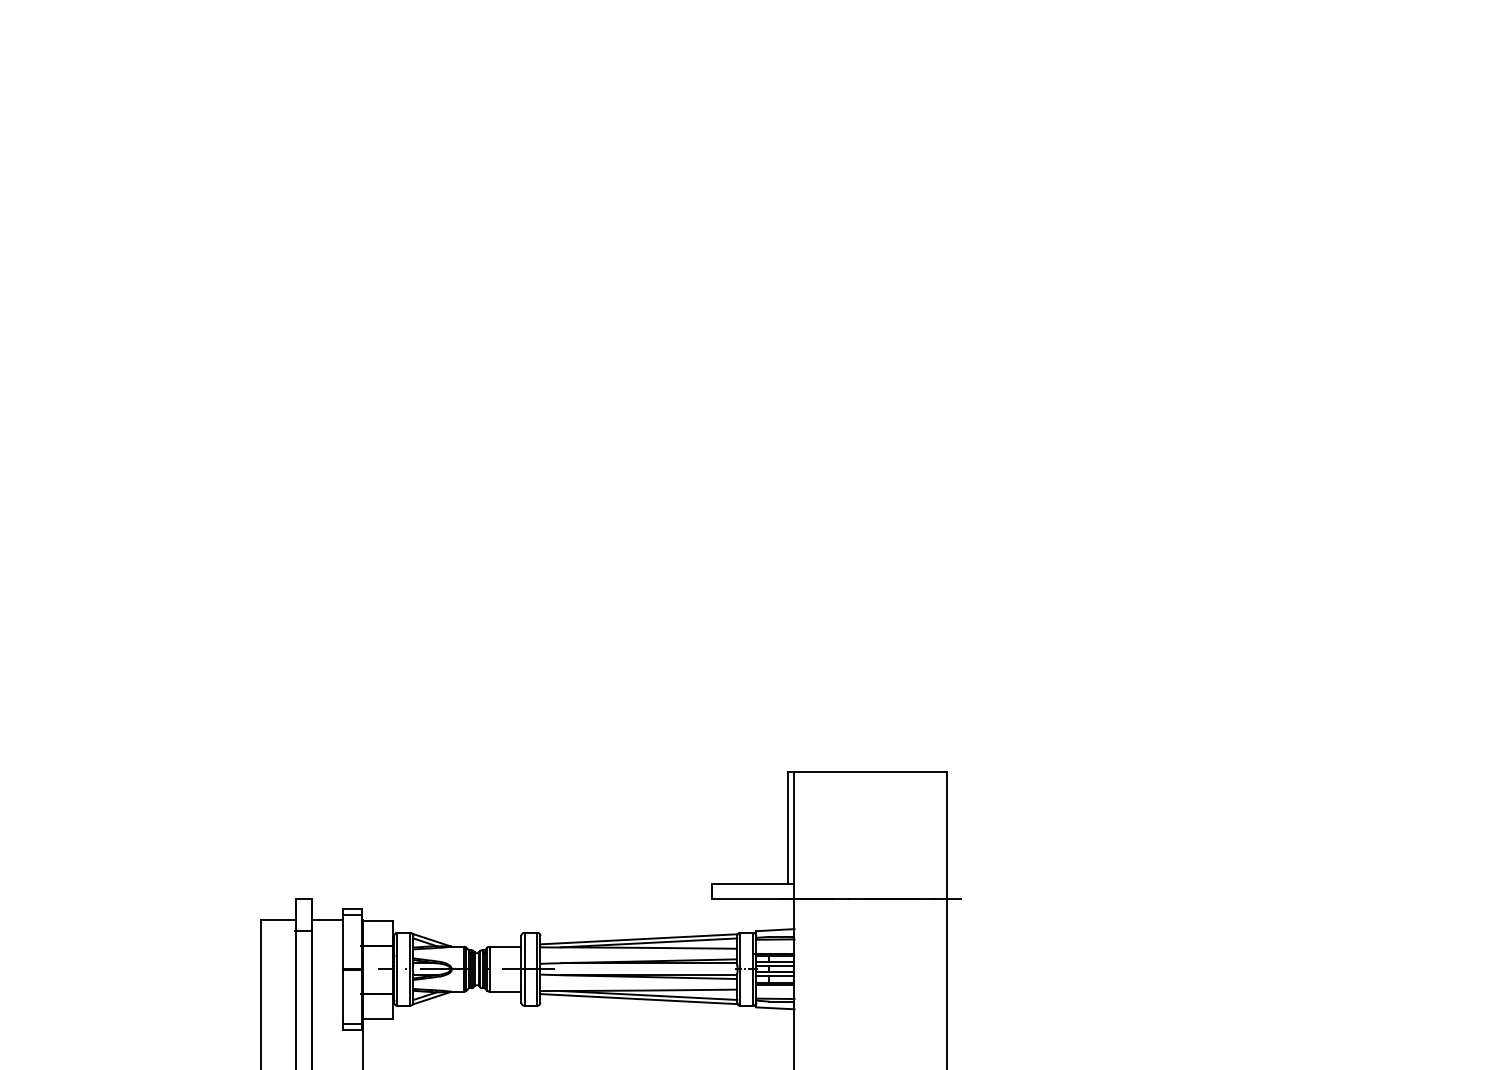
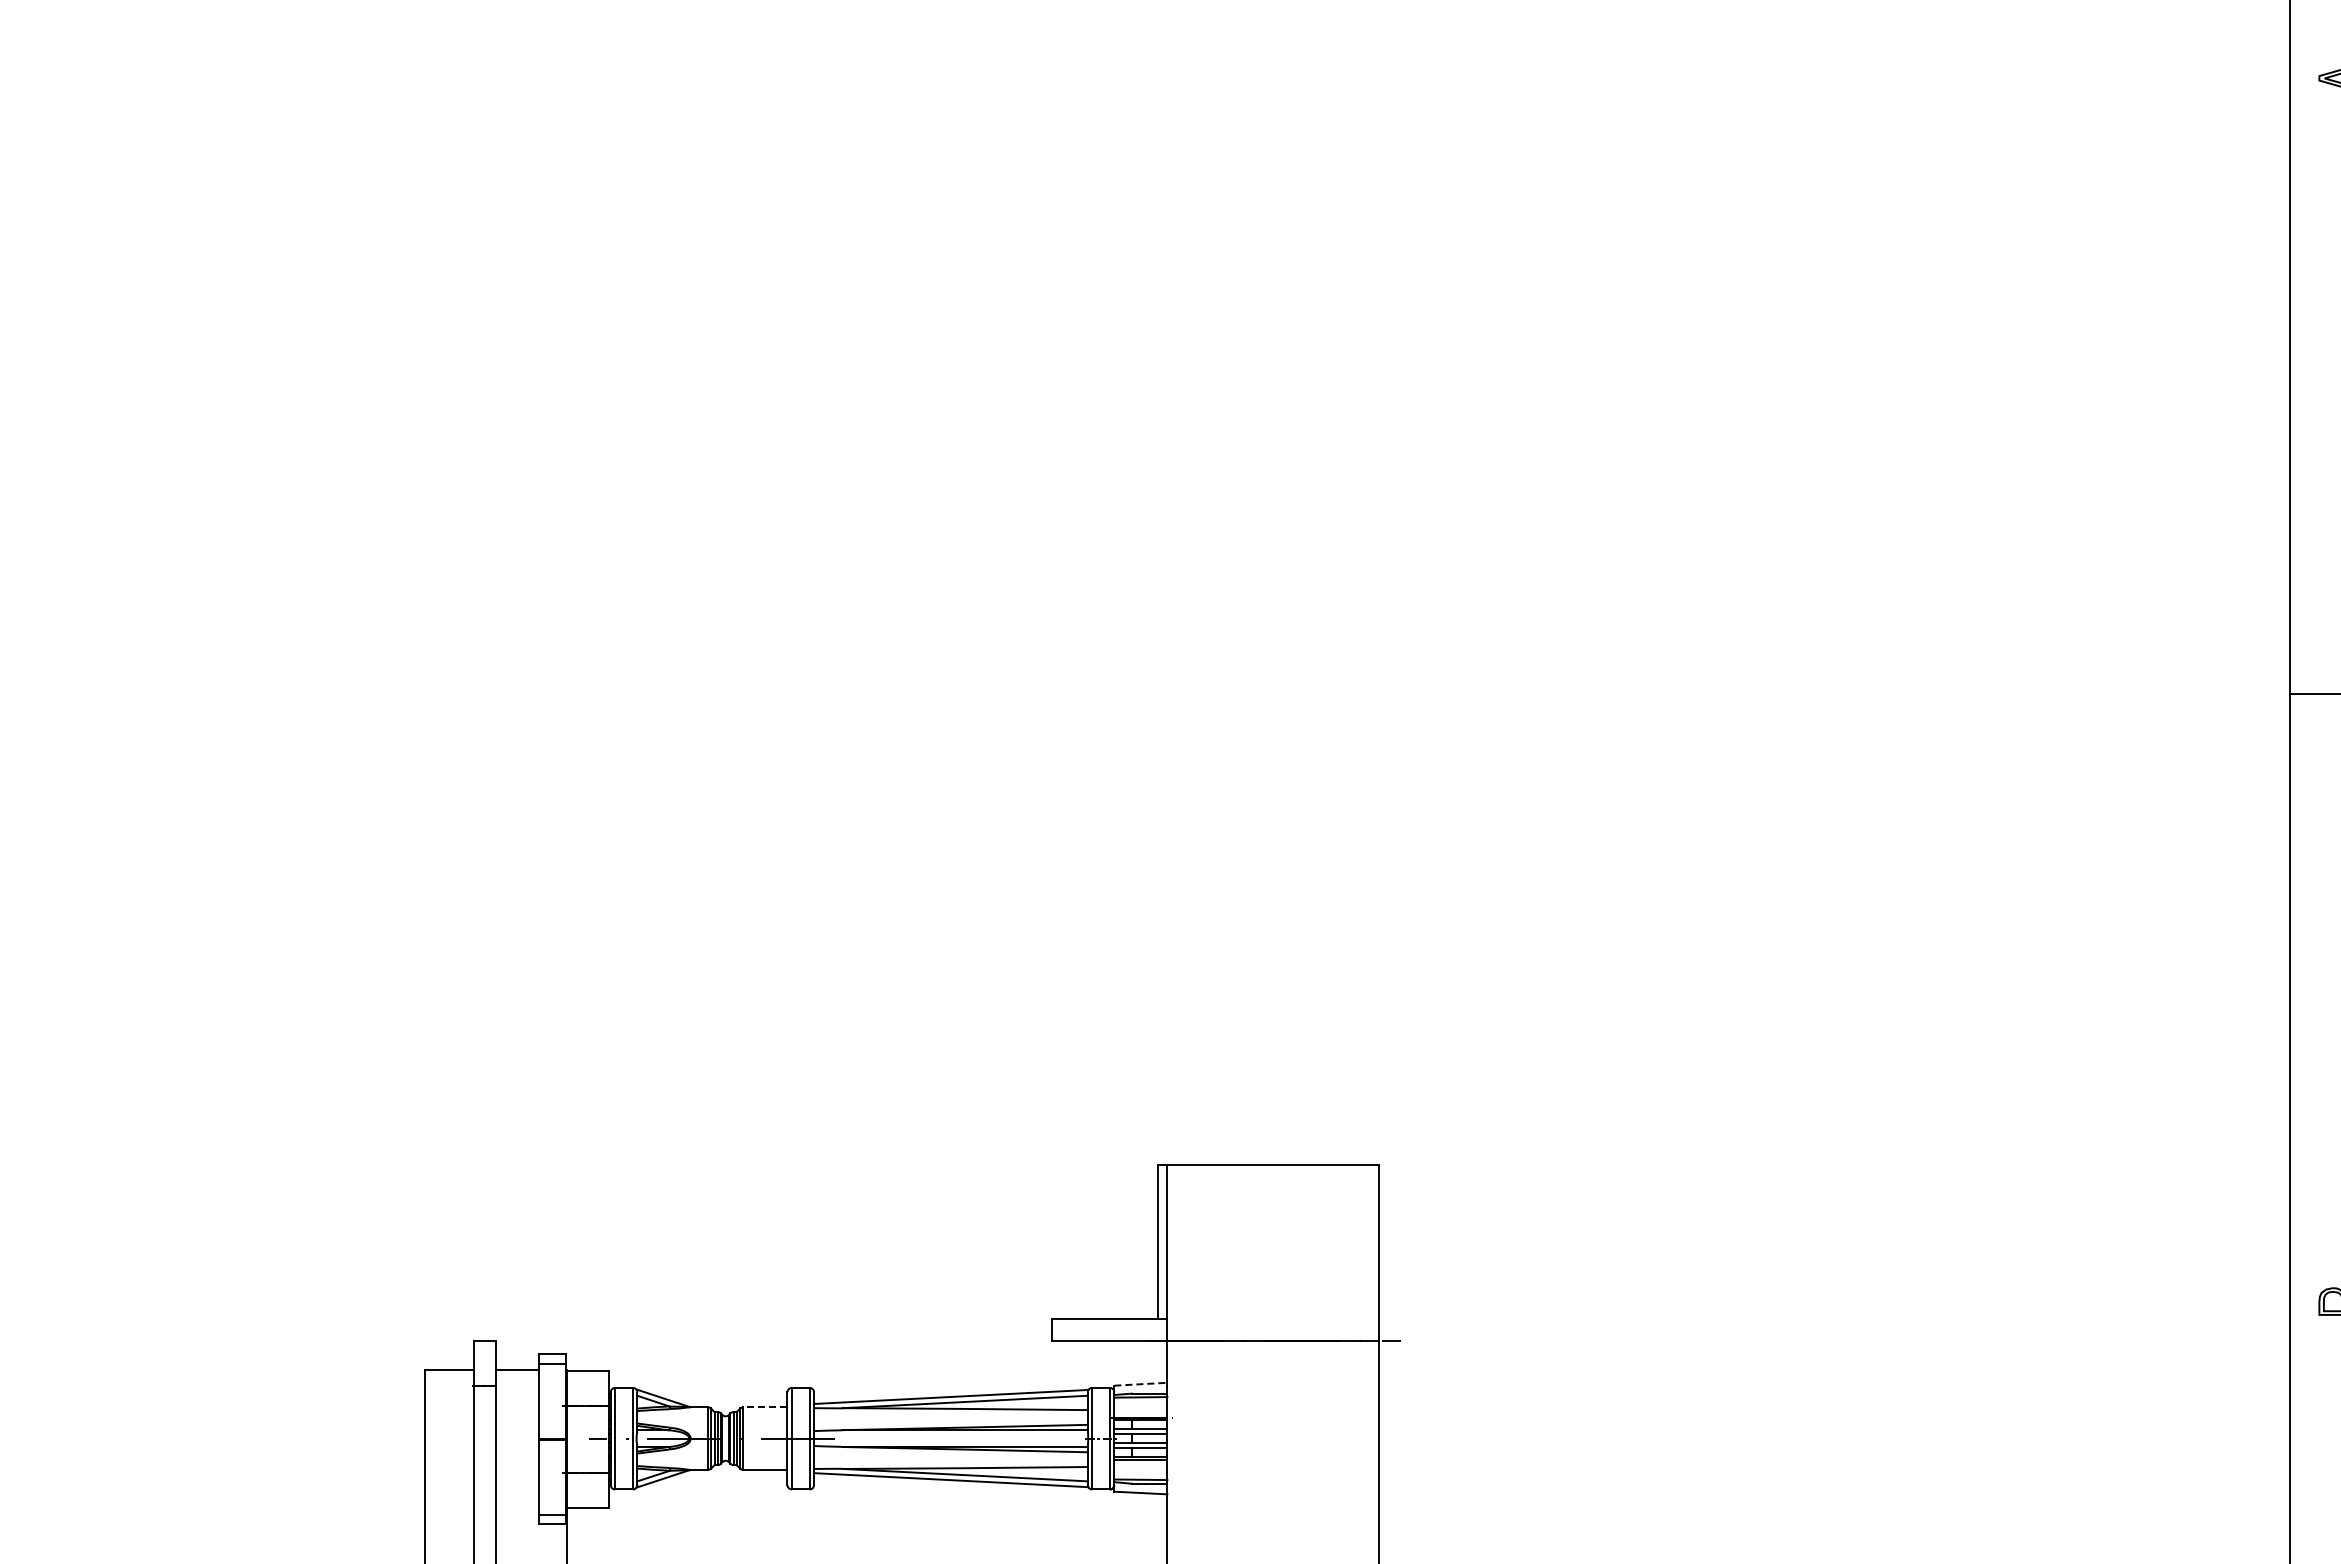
line: (775, 930) -> (1140, 1384), solid -> dashed
line: (505, 946) -> (765, 1407), solid -> dashed

